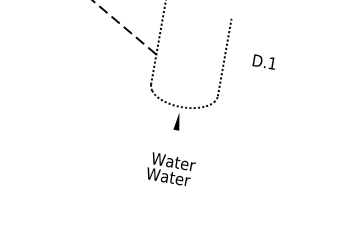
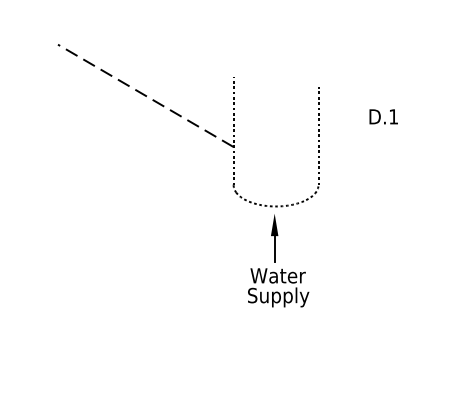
text: (264, 61) -> (383, 116), moved
line: (174, 140) -> (274, 249), added
text: (170, 179) -> (278, 297), Water -> Supply

